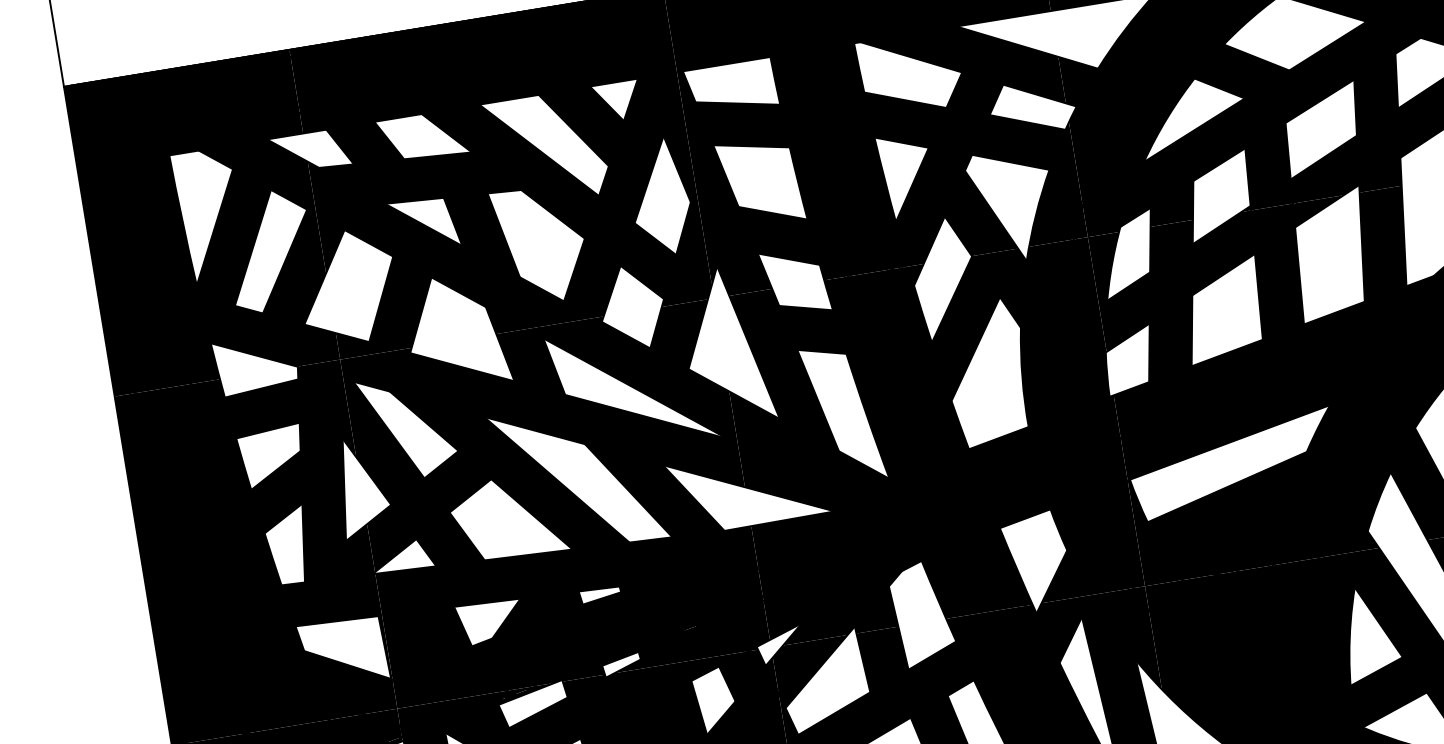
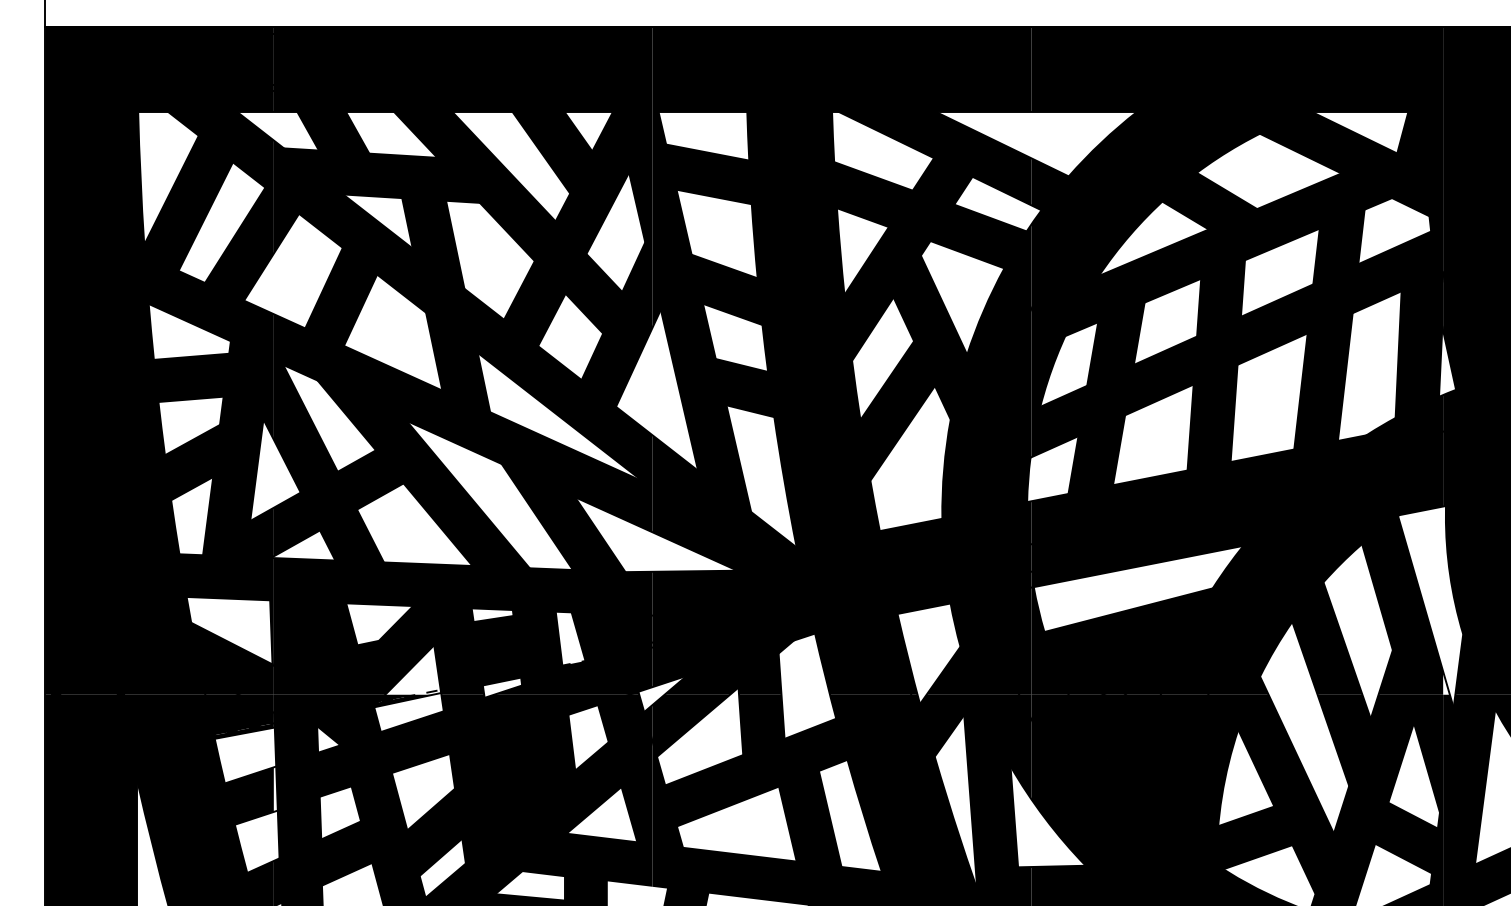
fill: (681, 605) -> (570, 638), removed
fill: (531, 661) -> (413, 669), removed

